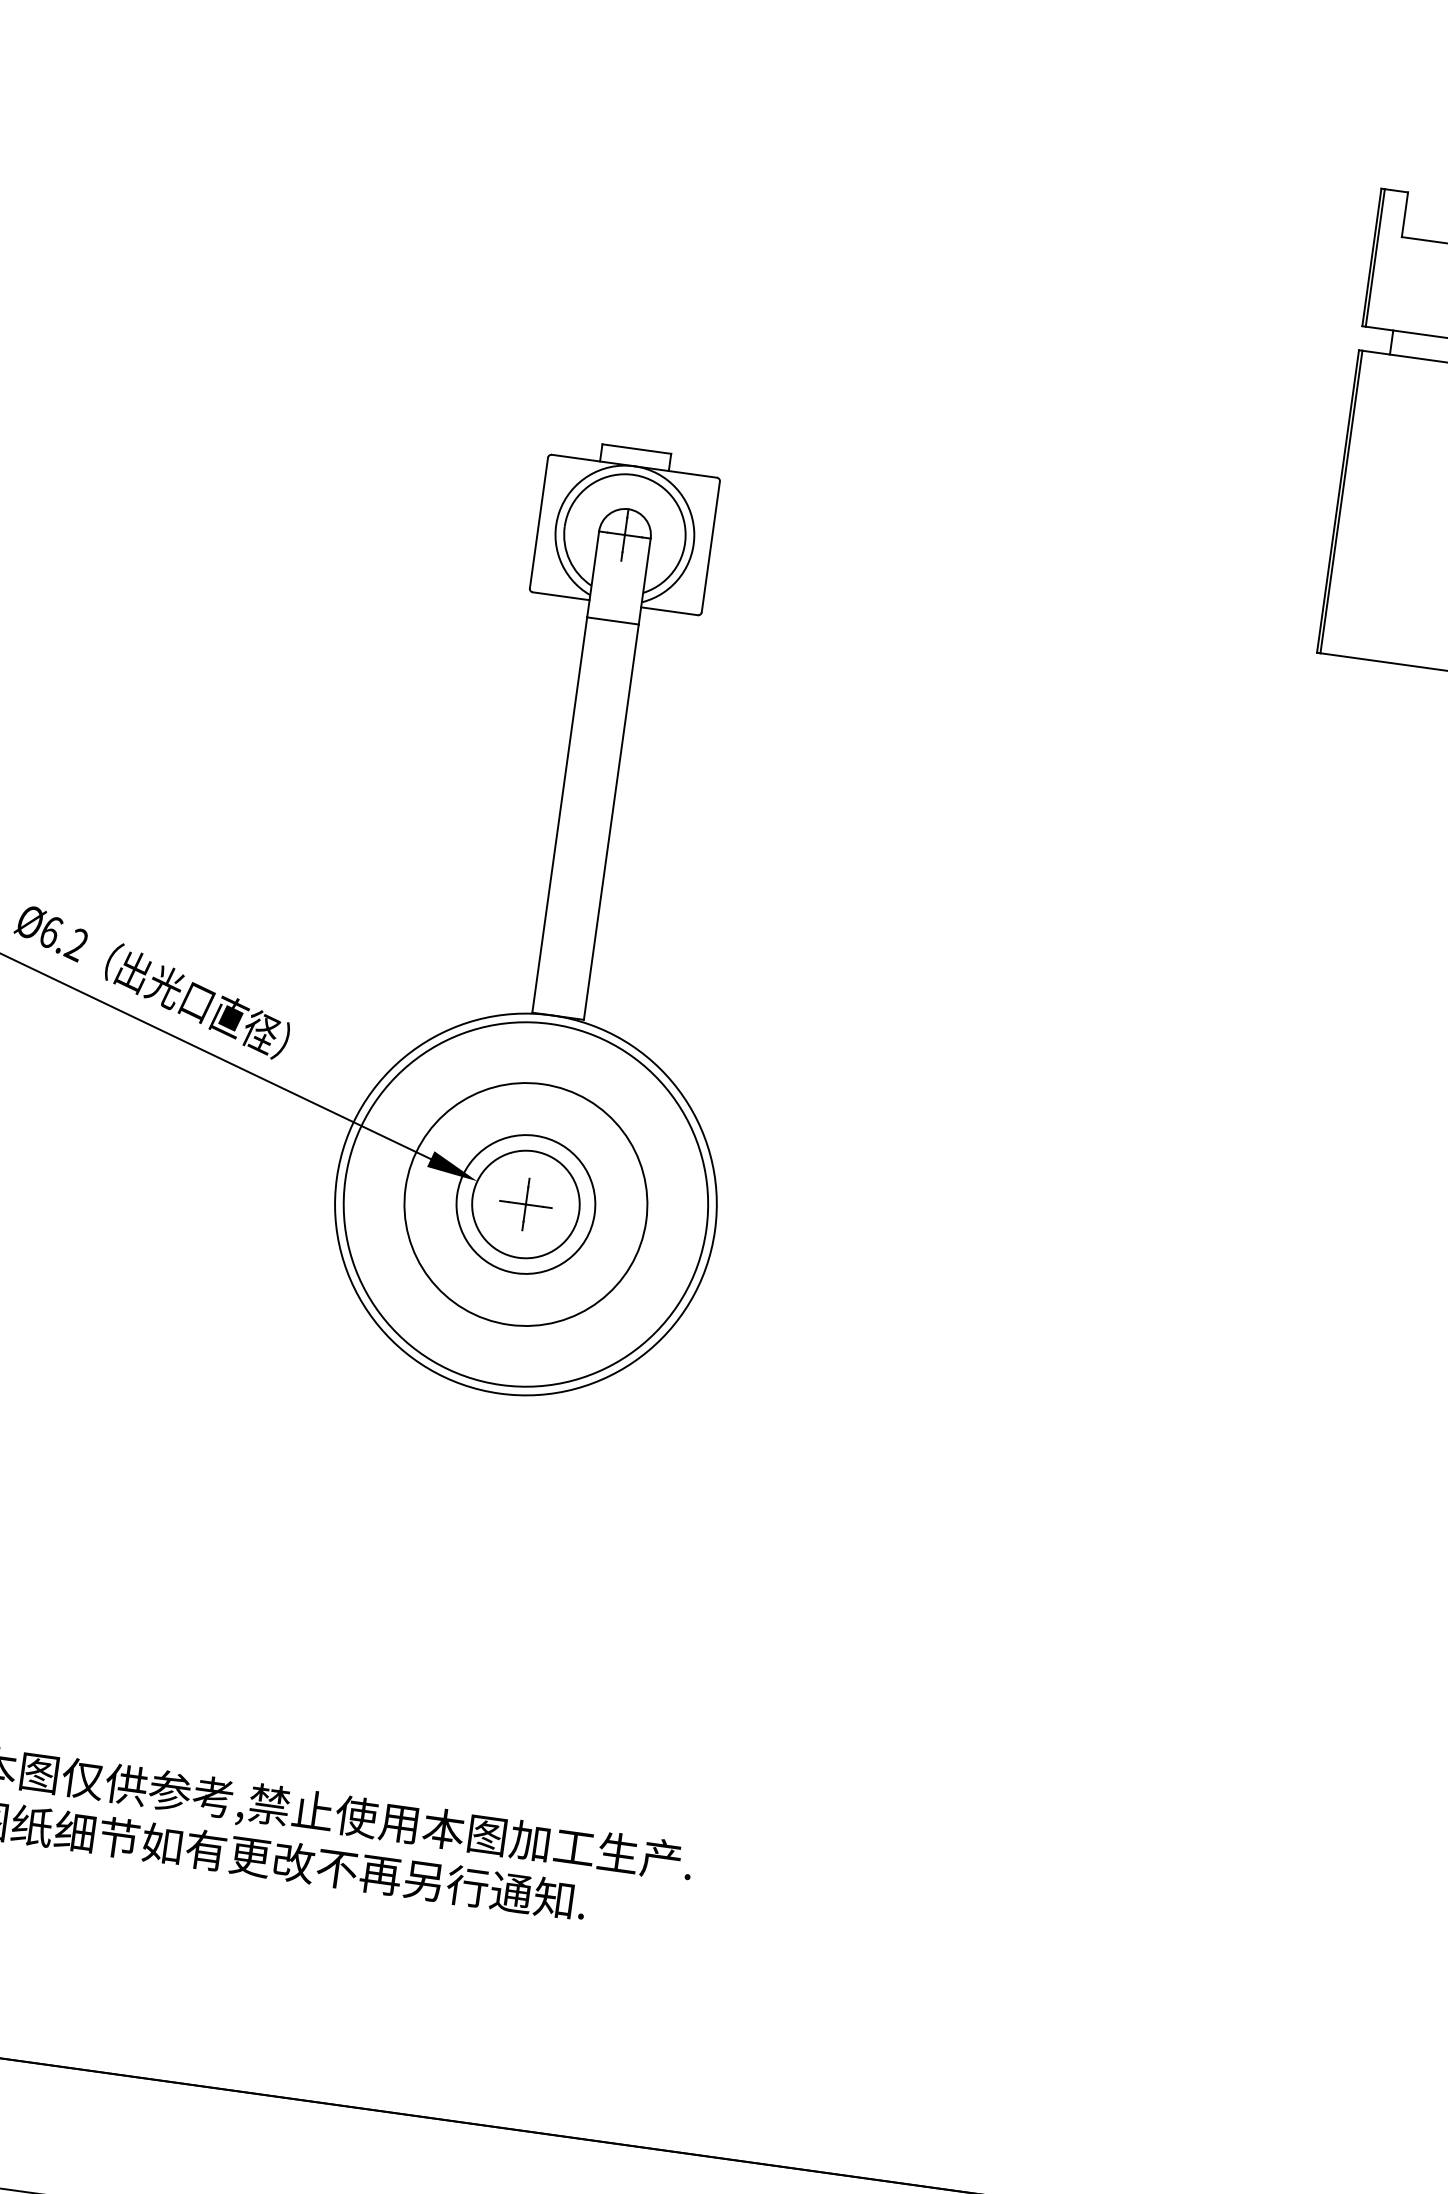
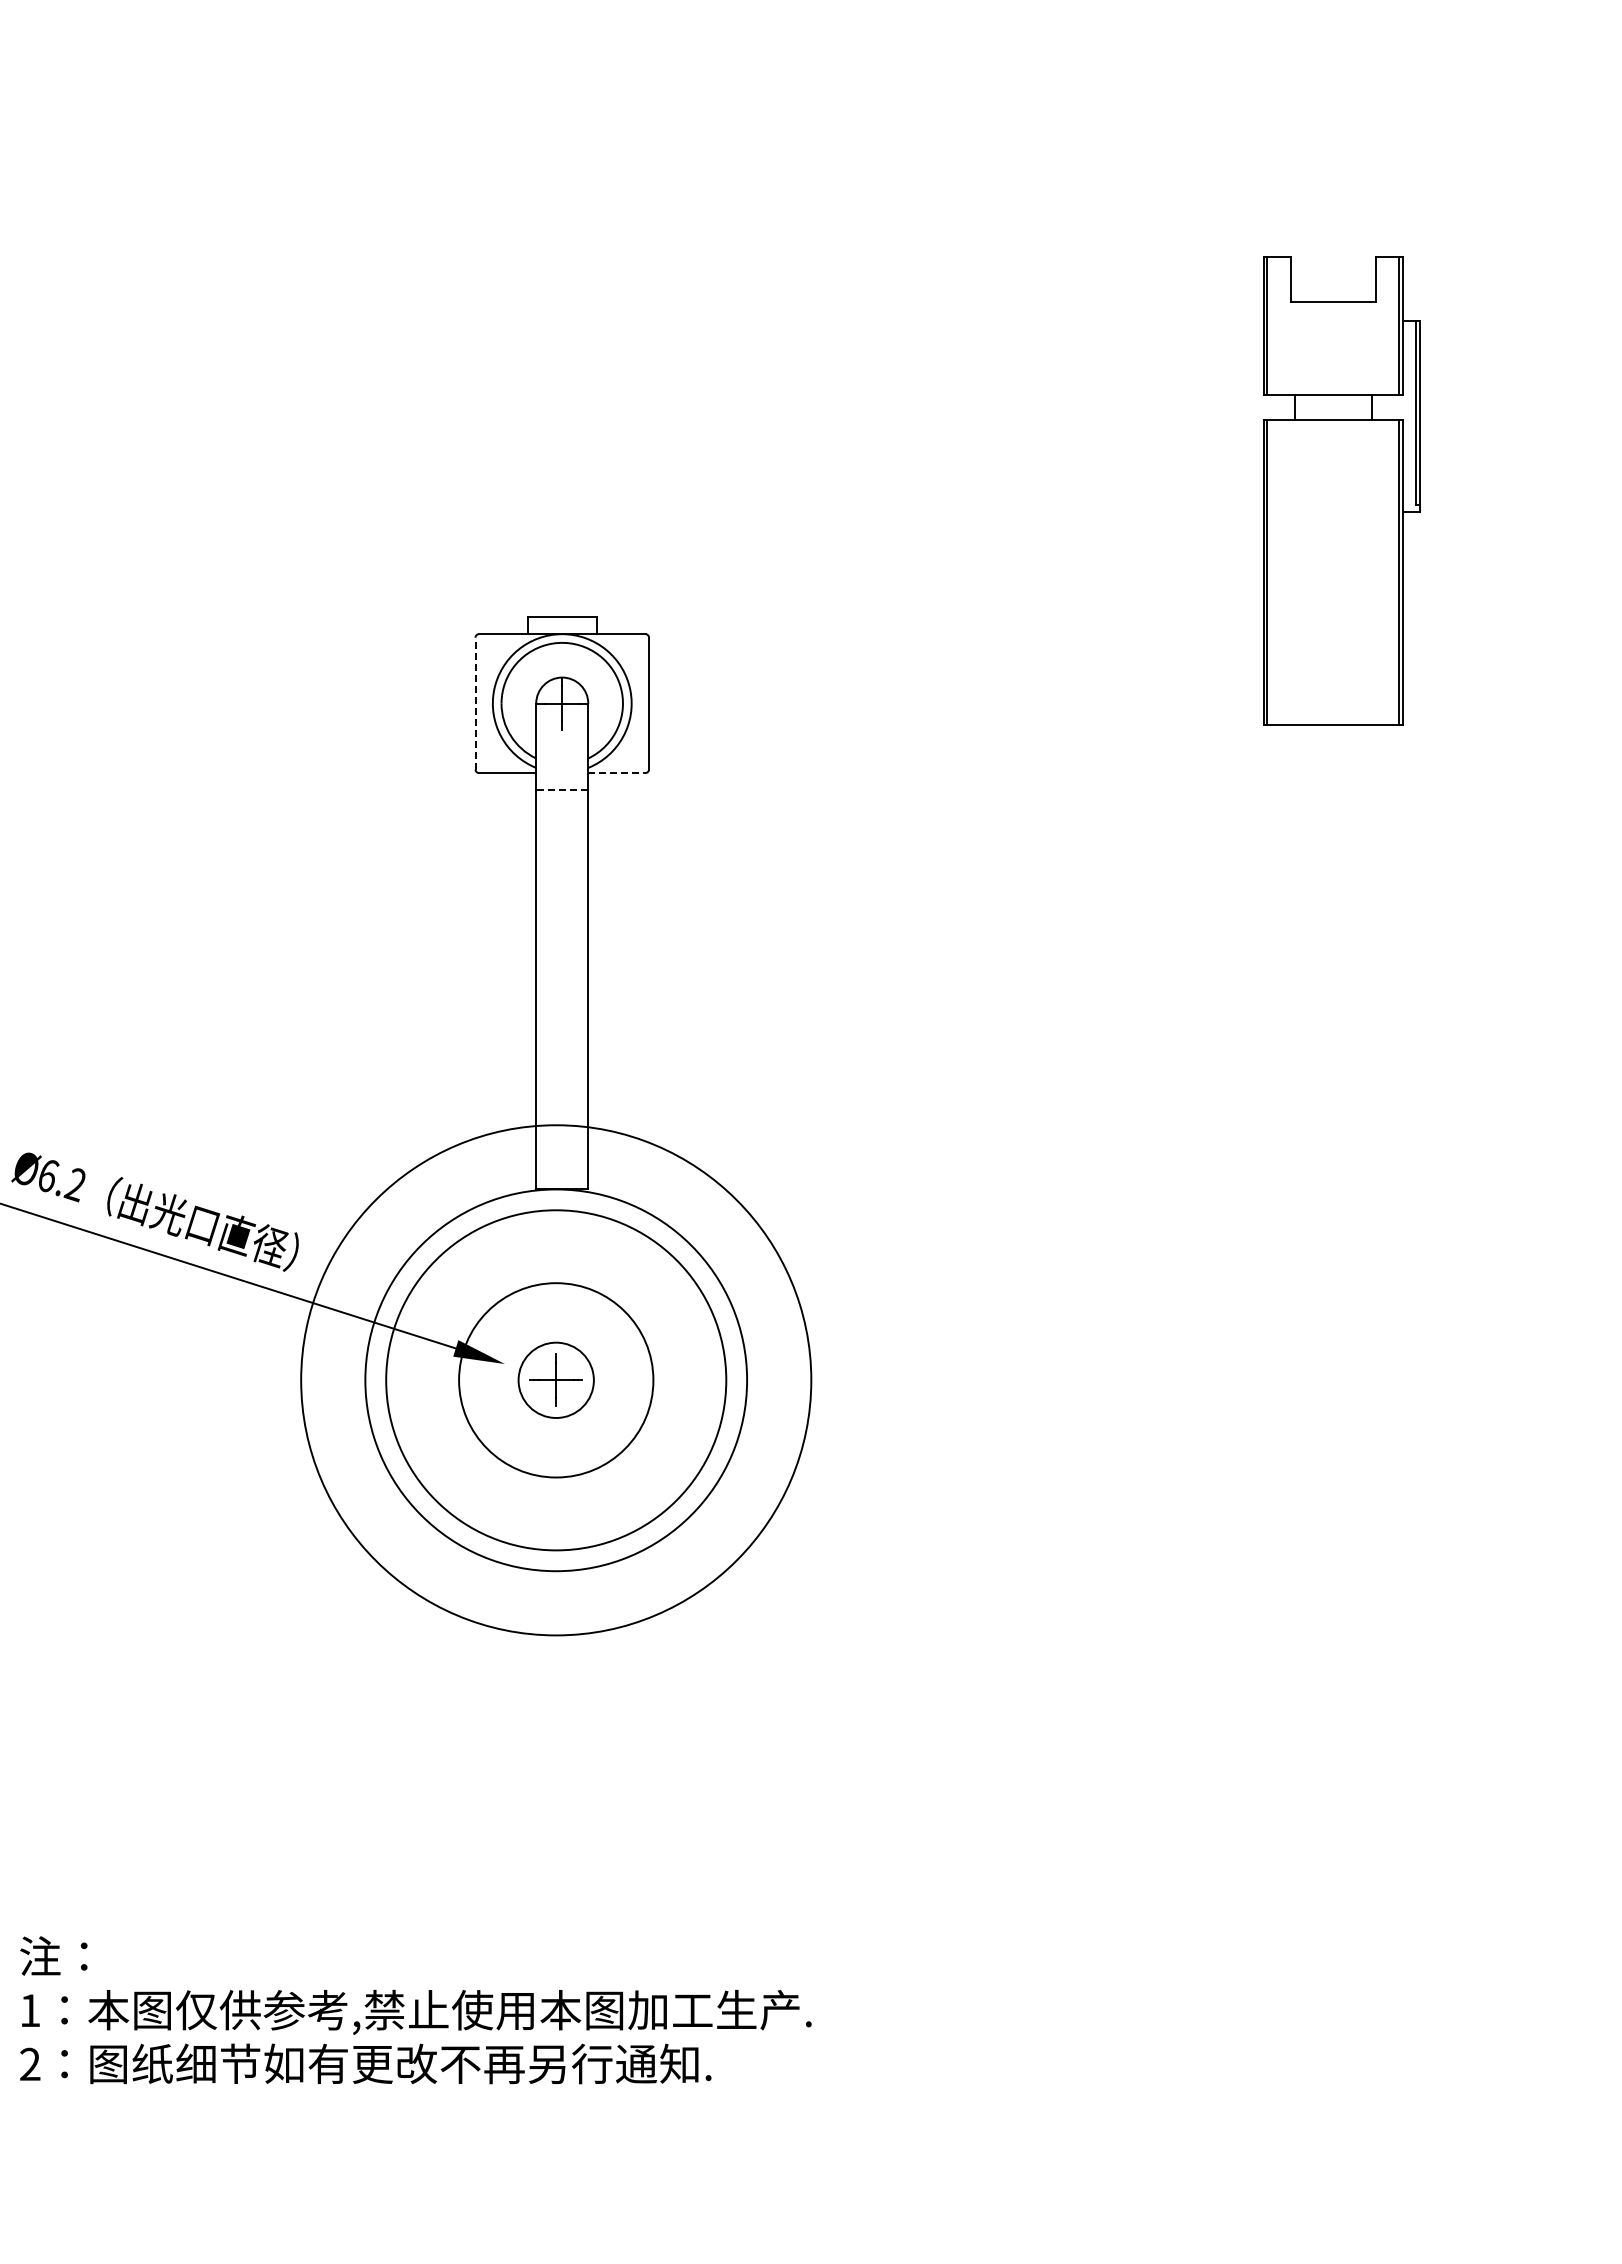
line: (538, 522) -> (475, 703), solid -> dashed
line: (669, 611) -> (616, 773), solid -> dashed
line: (612, 620) -> (561, 790), solid -> dashed
circle: (525, 1203) -> (555, 1379), size x1.4
circle: (525, 1203) -> (555, 1379), size x1.4
circle: (526, 1204) -> (556, 1380), size x0.7
circle: (526, 1204) -> (556, 1380), size x1.4

